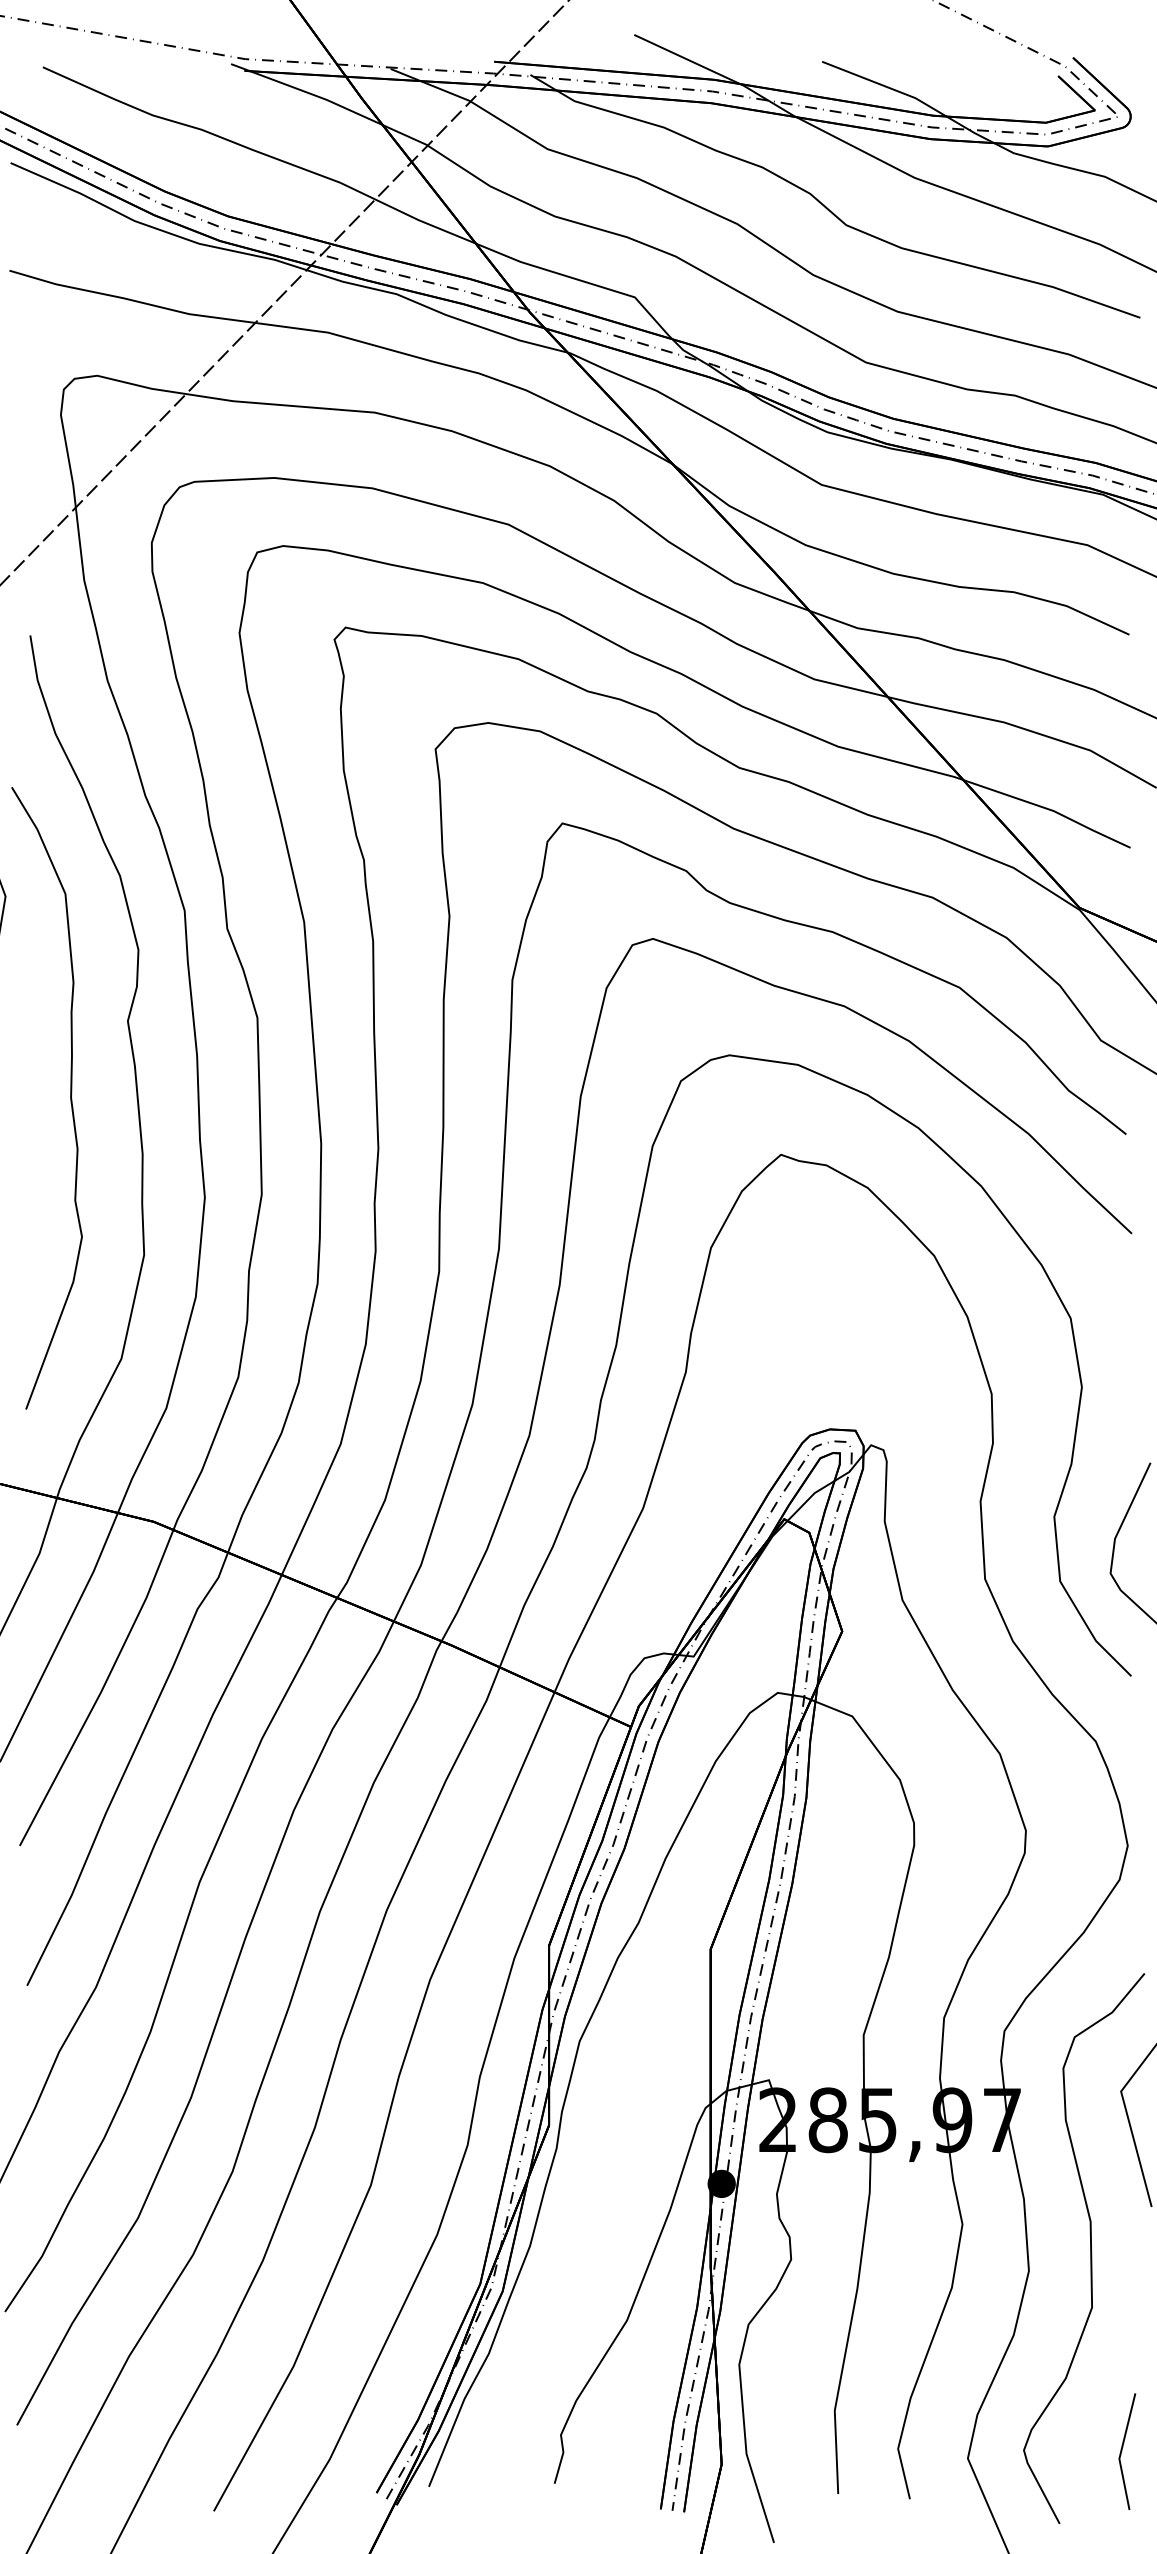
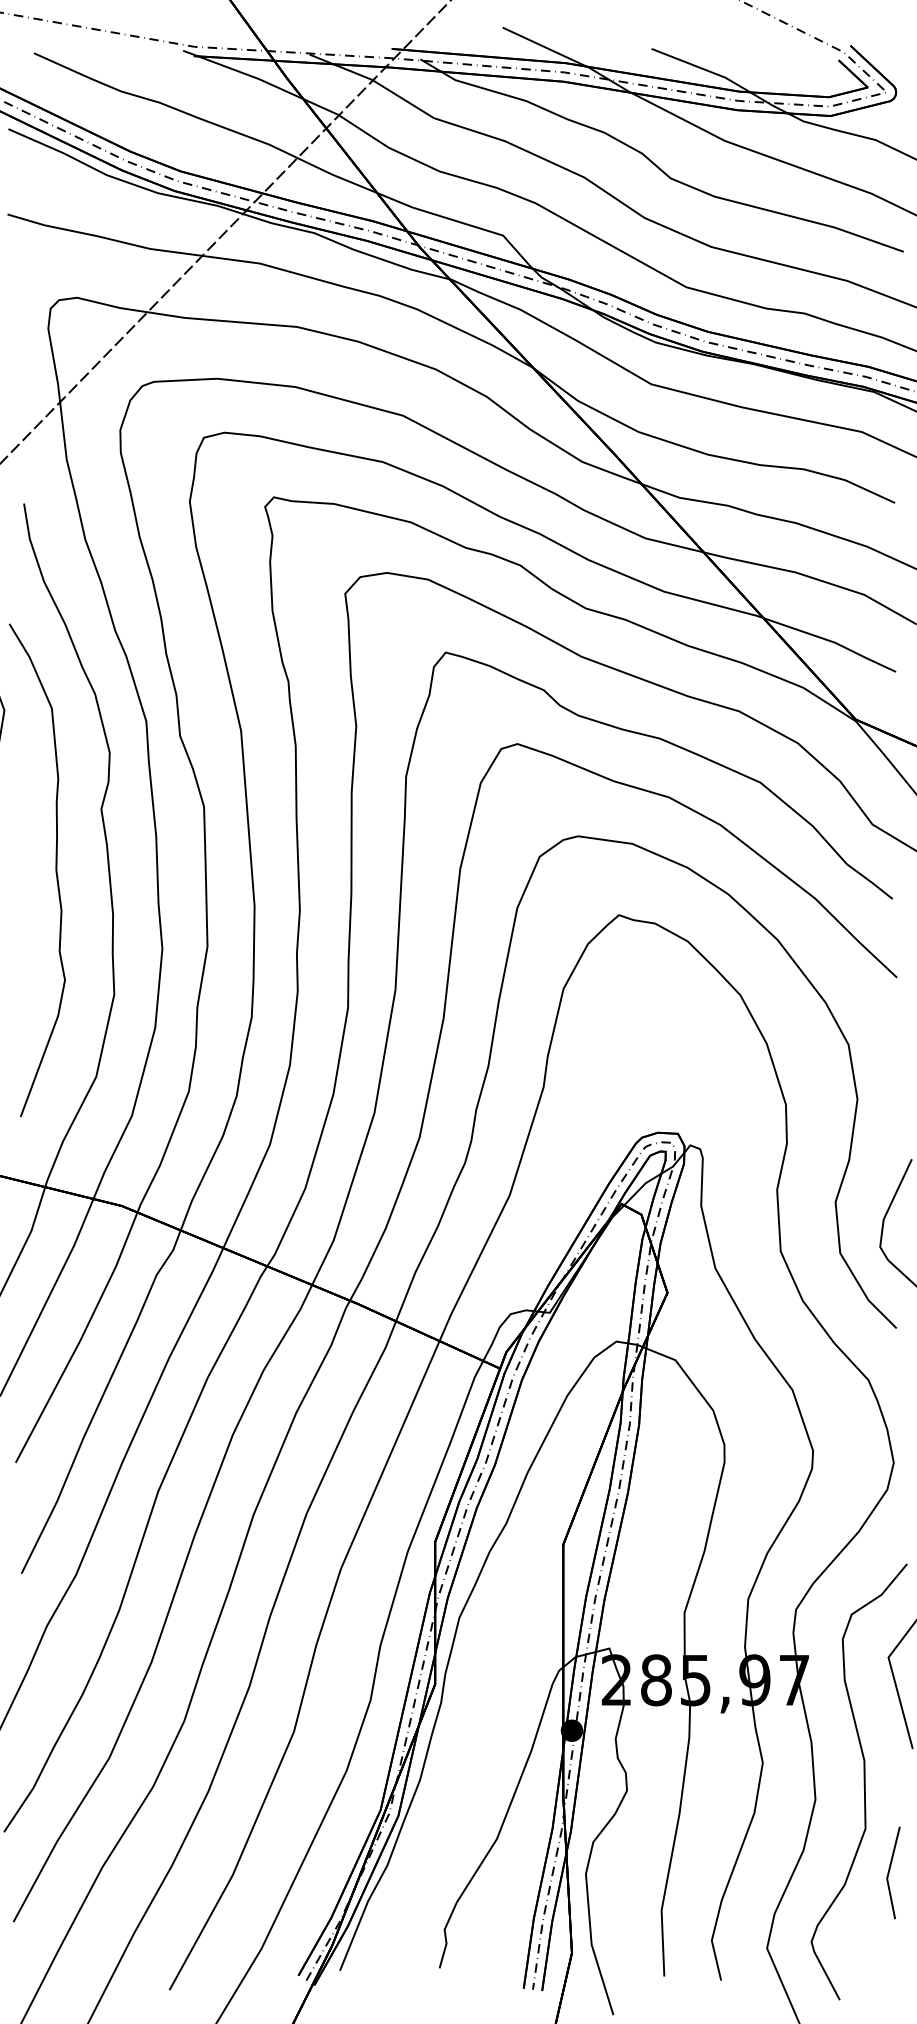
line: (1123, 2448) -> (890, 1870), moved

